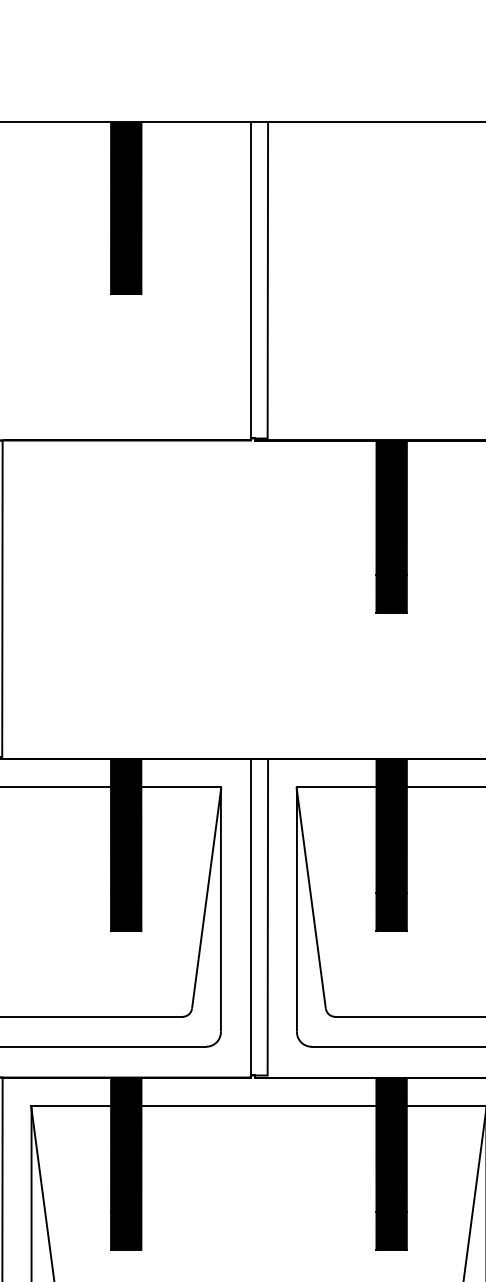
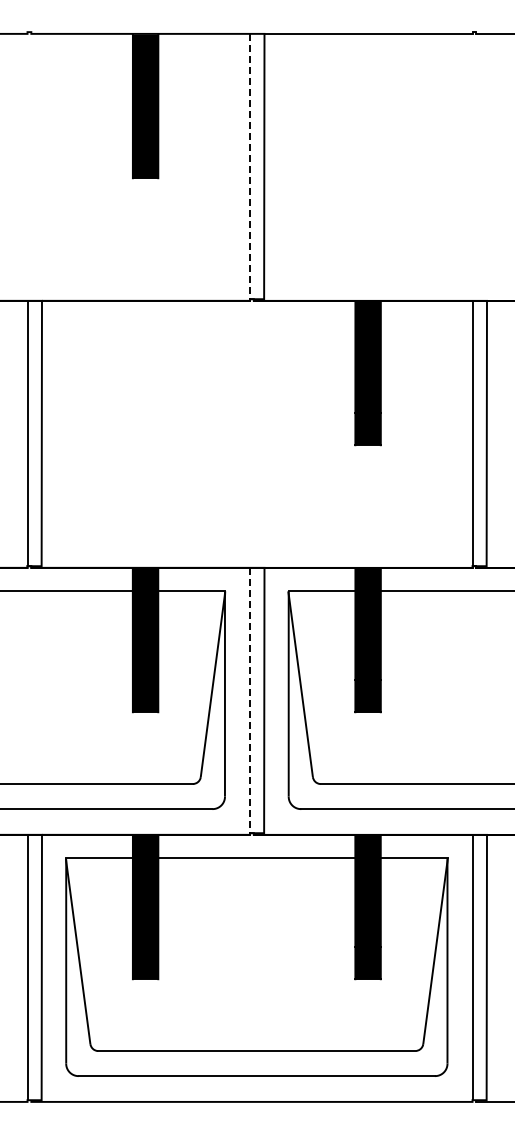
line: (251, 280) -> (250, 166), solid -> dashed
line: (251, 917) -> (250, 700), solid -> dashed

